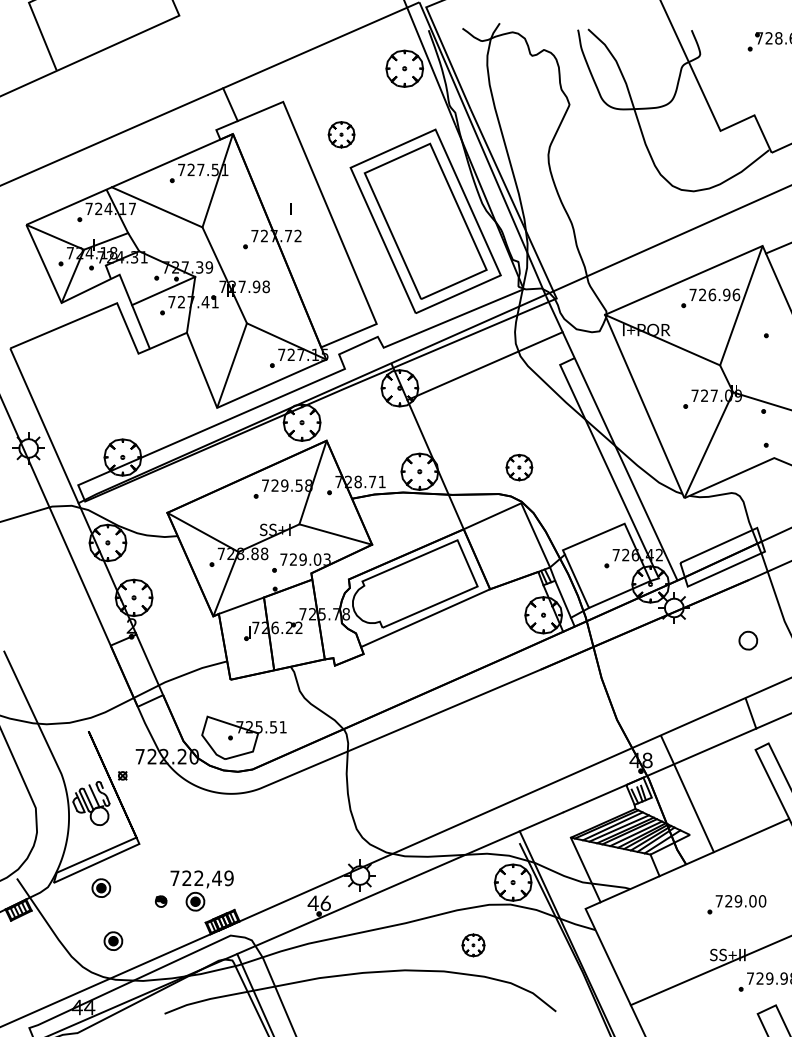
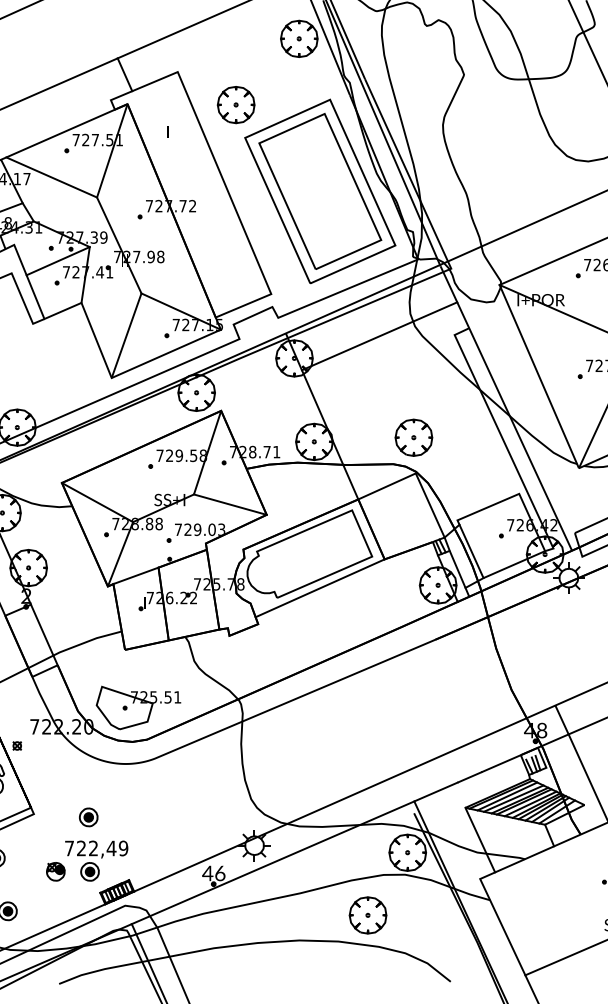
part: (341, 134) -> (236, 104), size x1.43
text: (290, 208) -> (167, 131), moved
part: (519, 467) -> (414, 437), size x1.43
part: (193, 847) -> (88, 817), added
part: (160, 901) -> (55, 871), size x1.67
part: (473, 945) -> (368, 915), size x1.67

